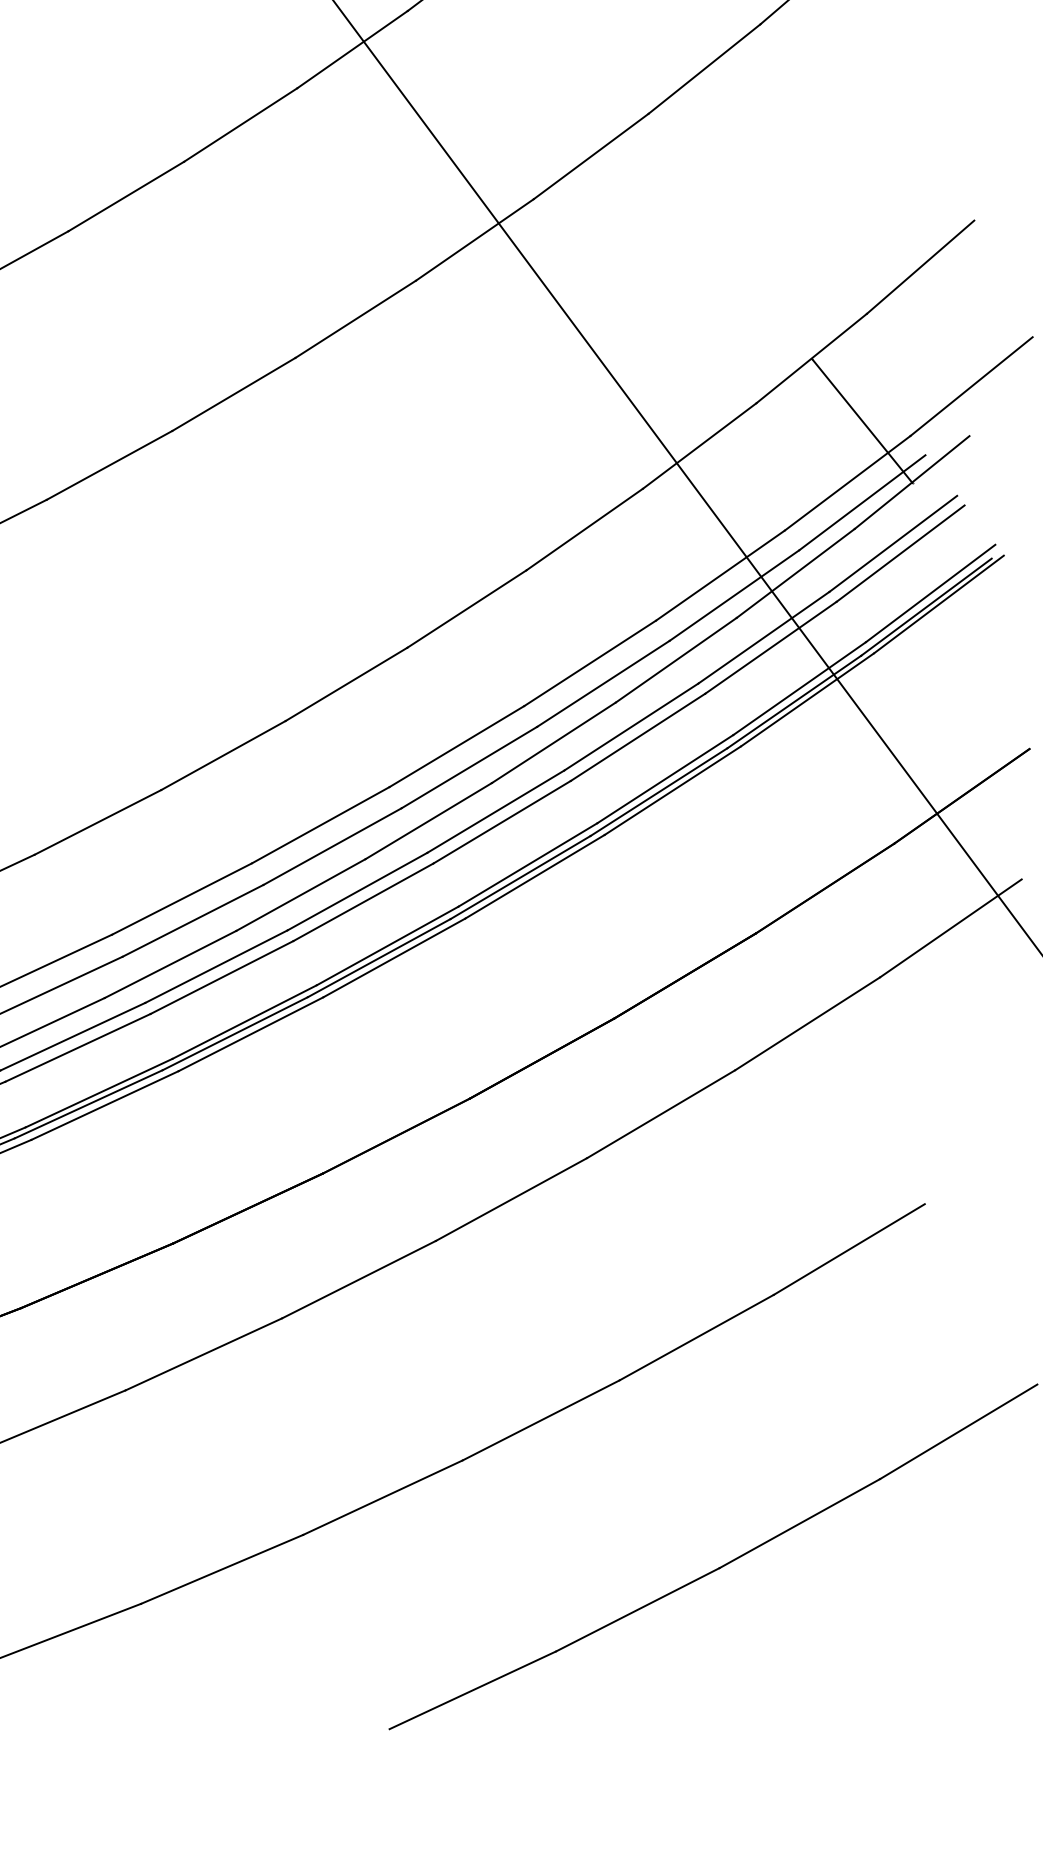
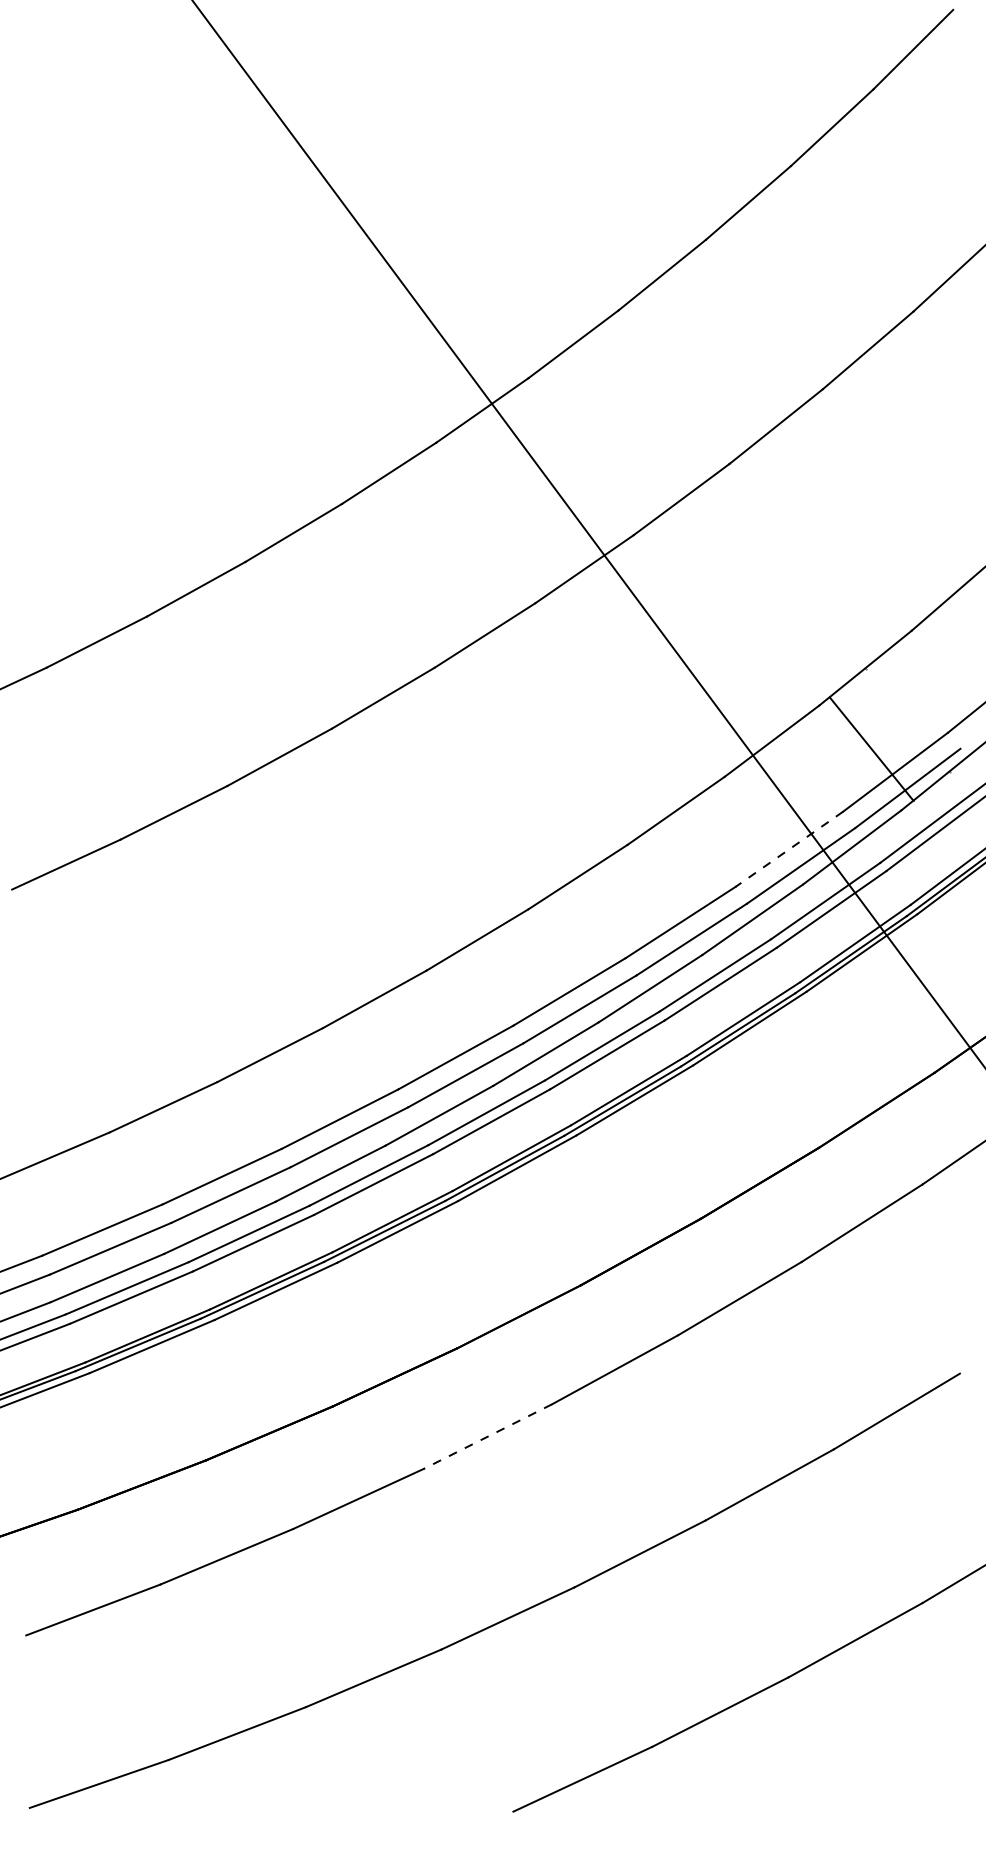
line: (861, 420) -> (871, 748), moved
line: (720, 575) -> (789, 849), solid -> dashed
line: (358, 1279) -> (487, 1436), solid -> dashed

